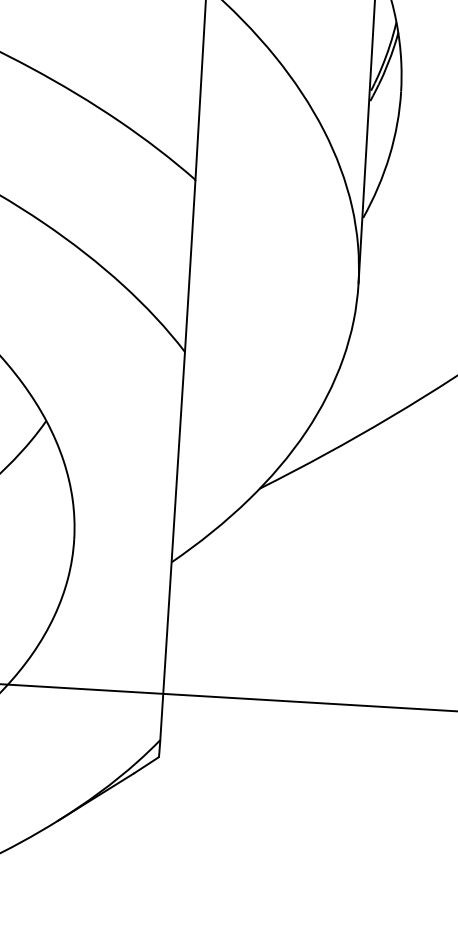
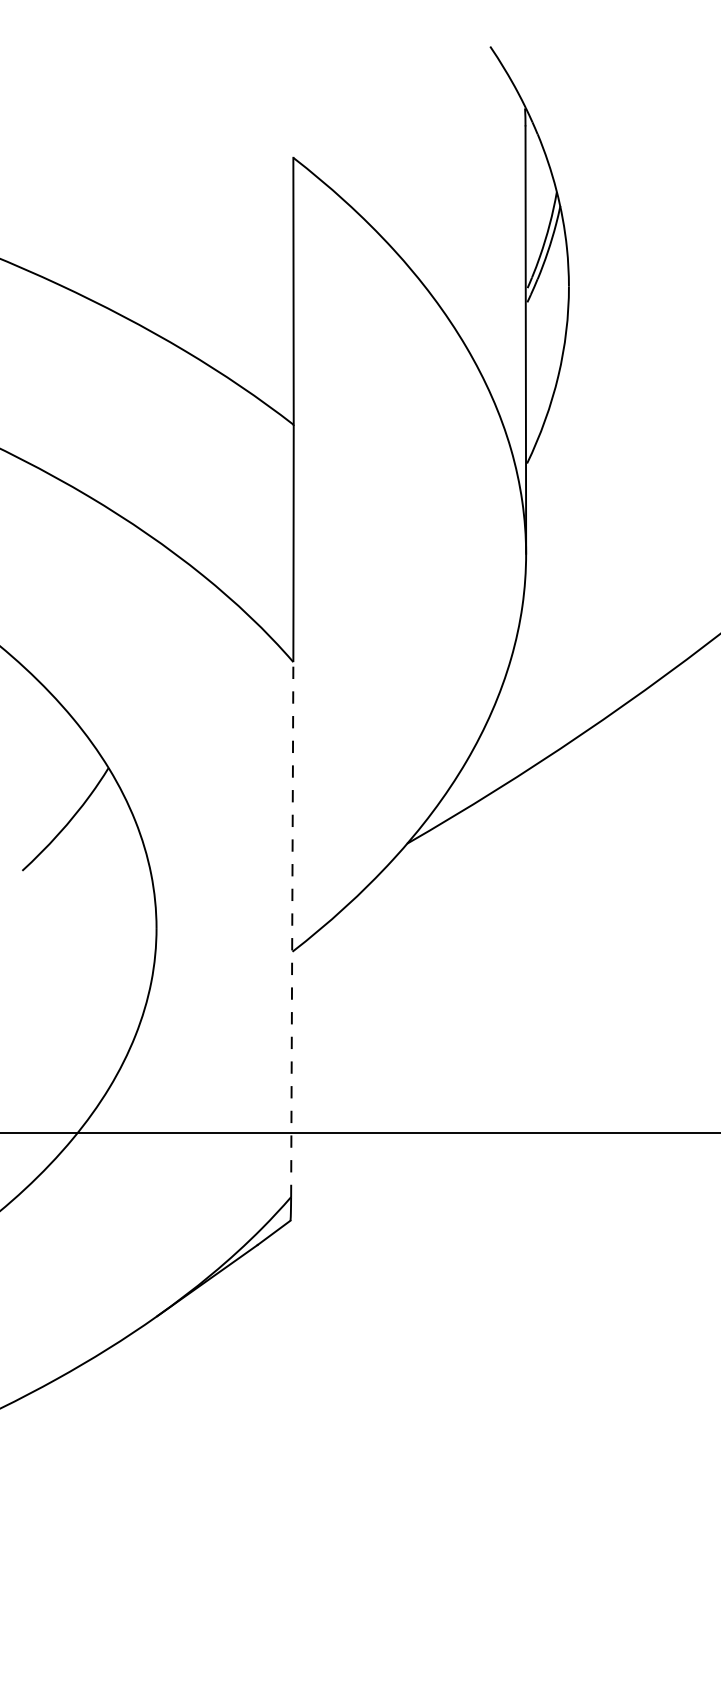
line: (172, 546) -> (292, 929), solid -> dashed

